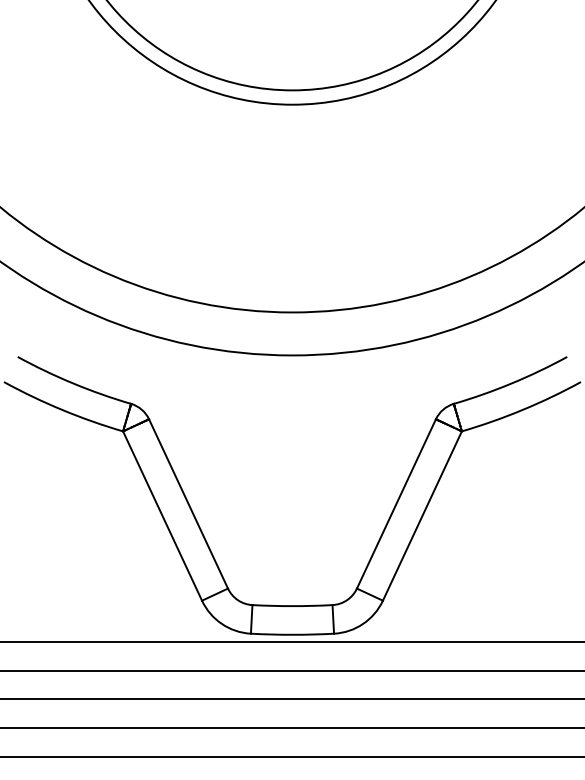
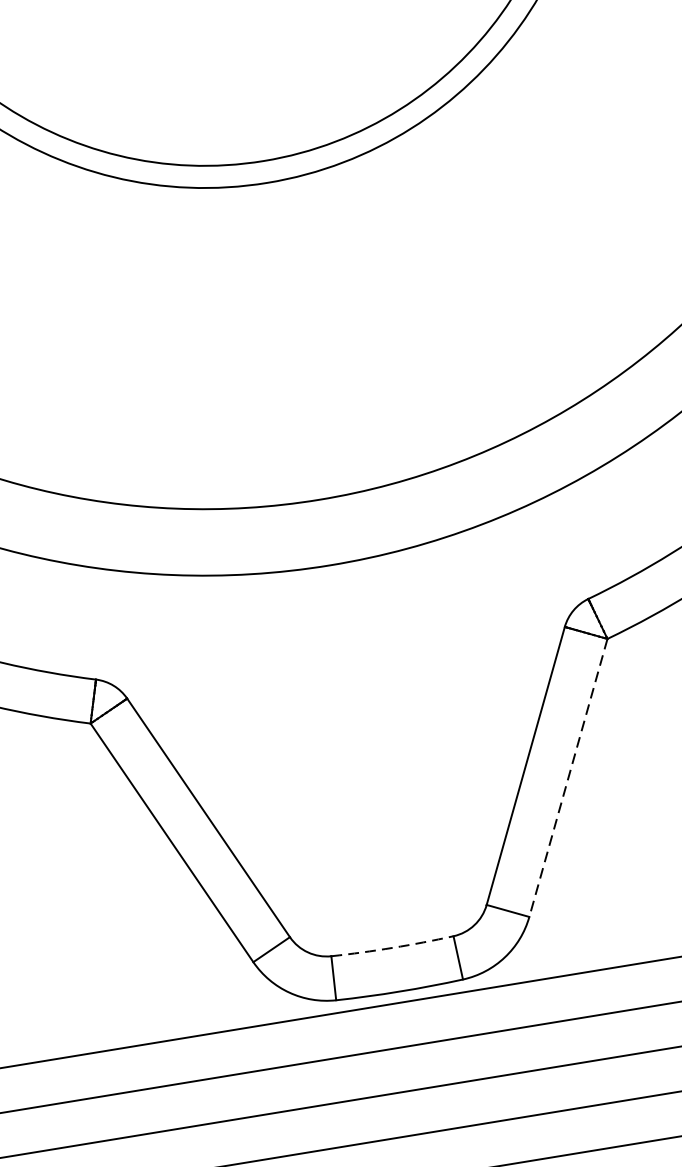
line: (422, 516) -> (568, 778), solid -> dashed
arc: (292, 606) -> (392, 948), solid -> dashed

